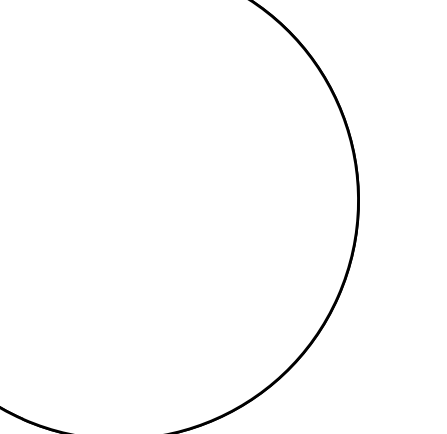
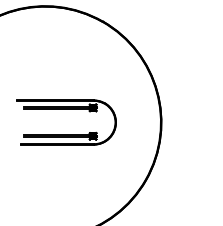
part: (165, 220) -> (66, 134), added

